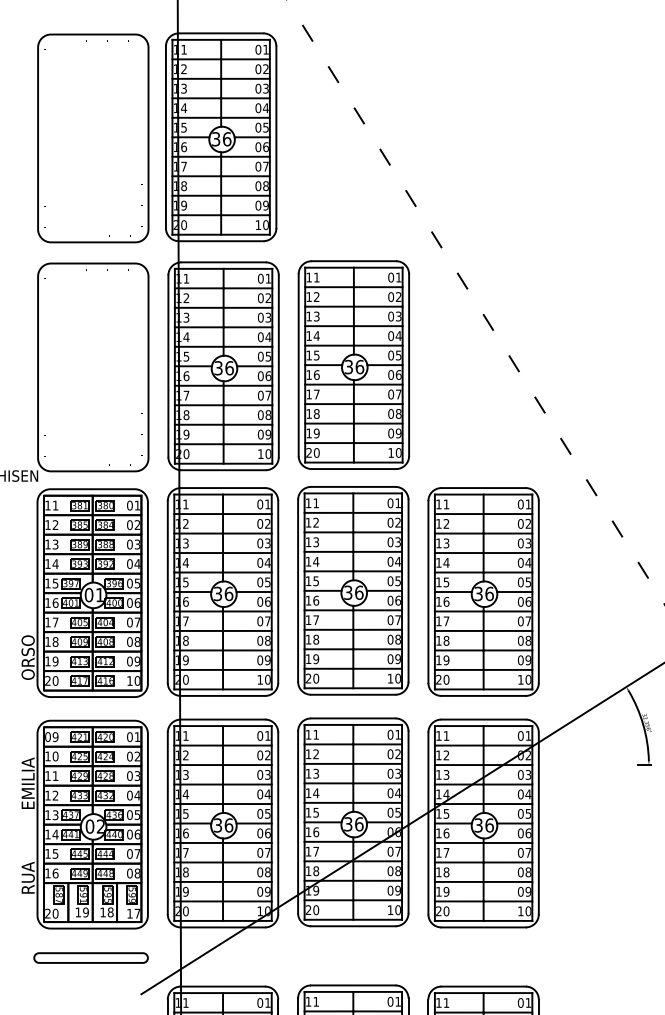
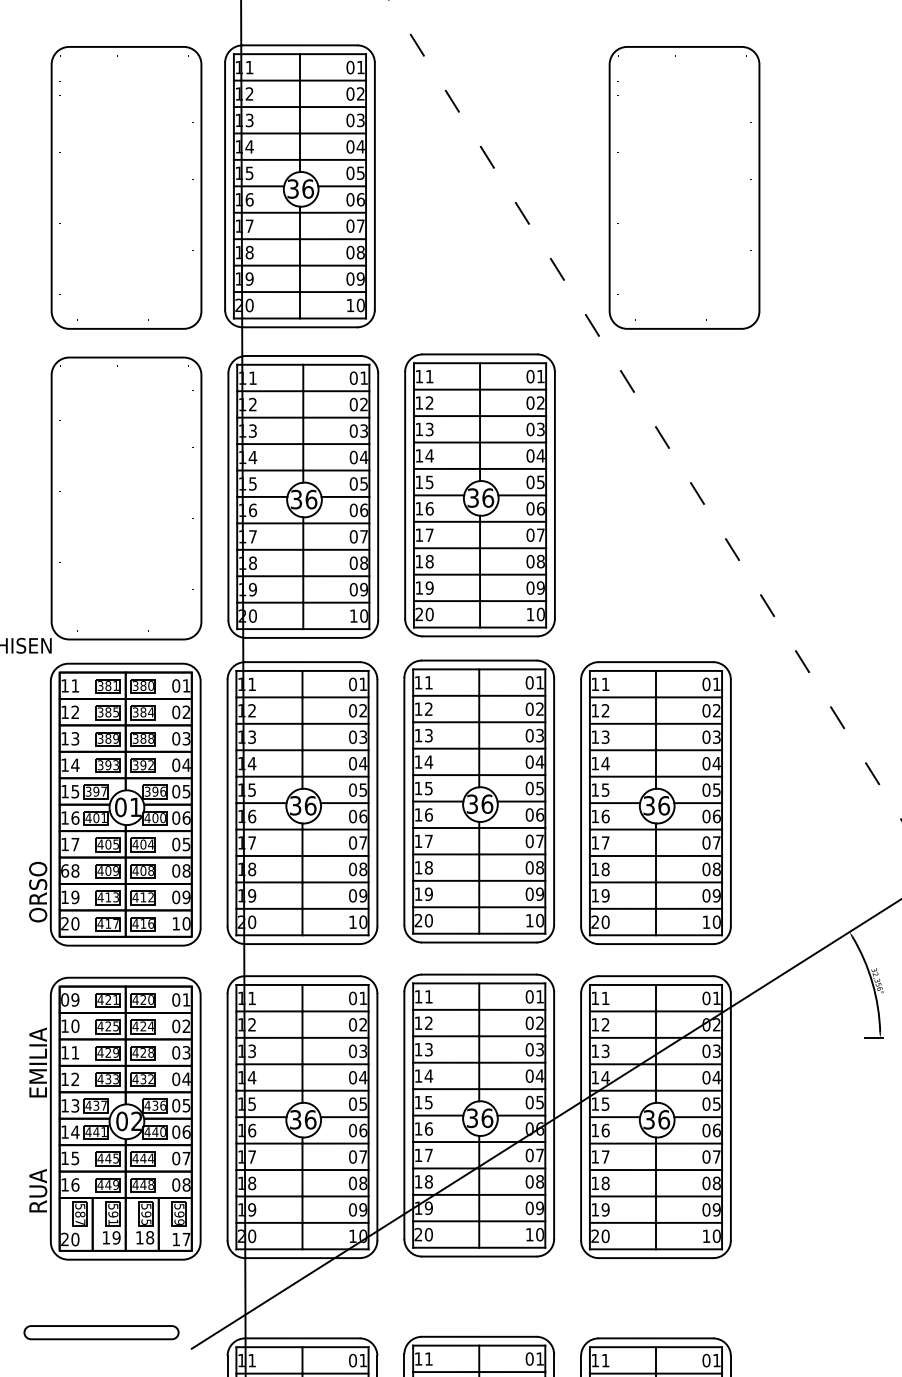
part: (504, 138) -> (684, 187), added
text: (137, 622) -> (186, 844), 07 -> 05
text: (48, 641) -> (65, 870), 18 -> 68
part: (91, 957) -> (101, 1332), moved

